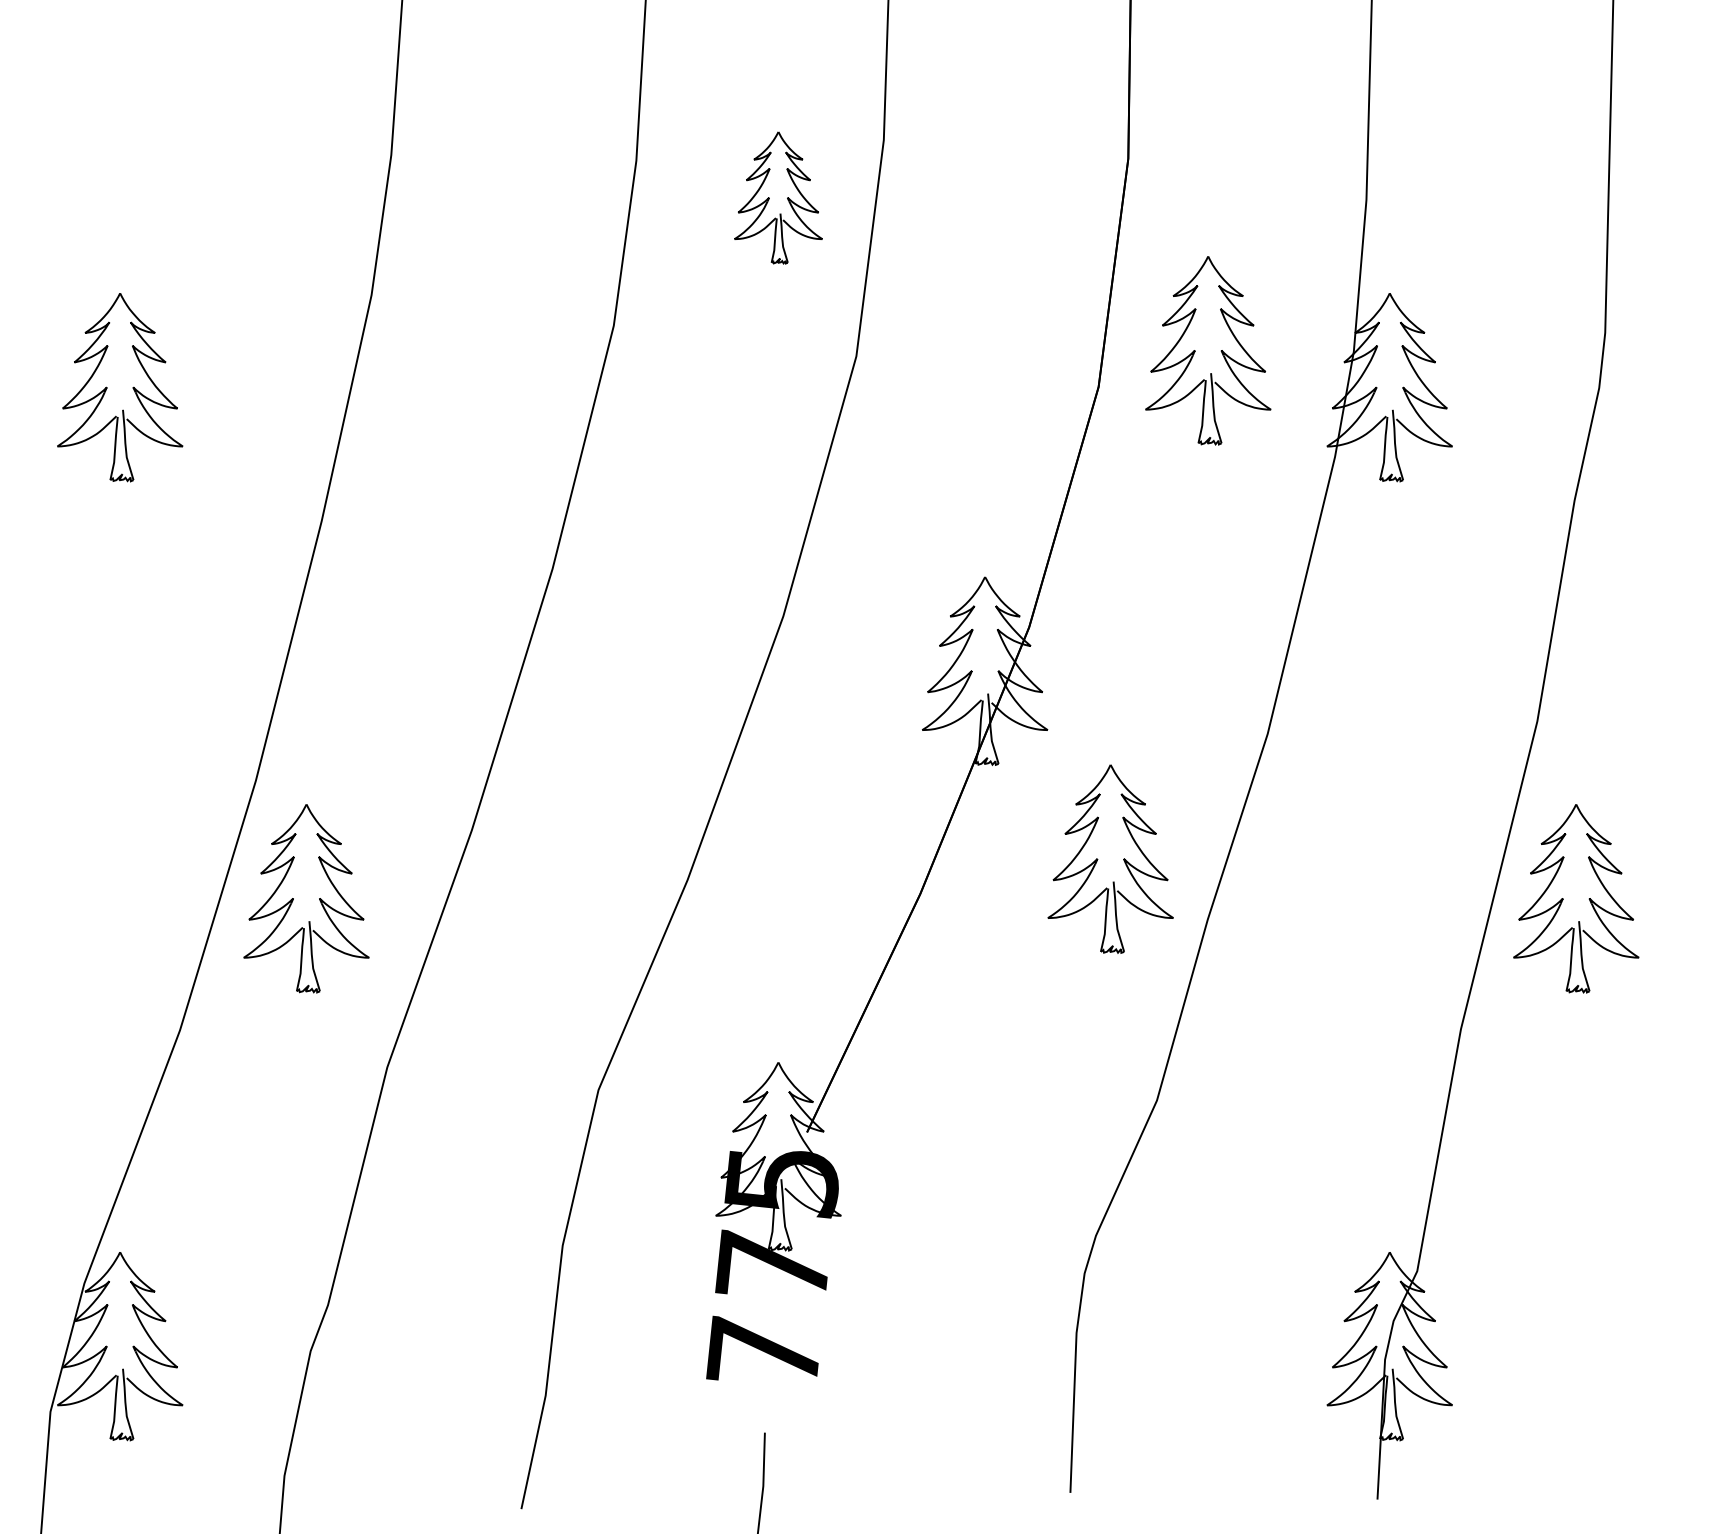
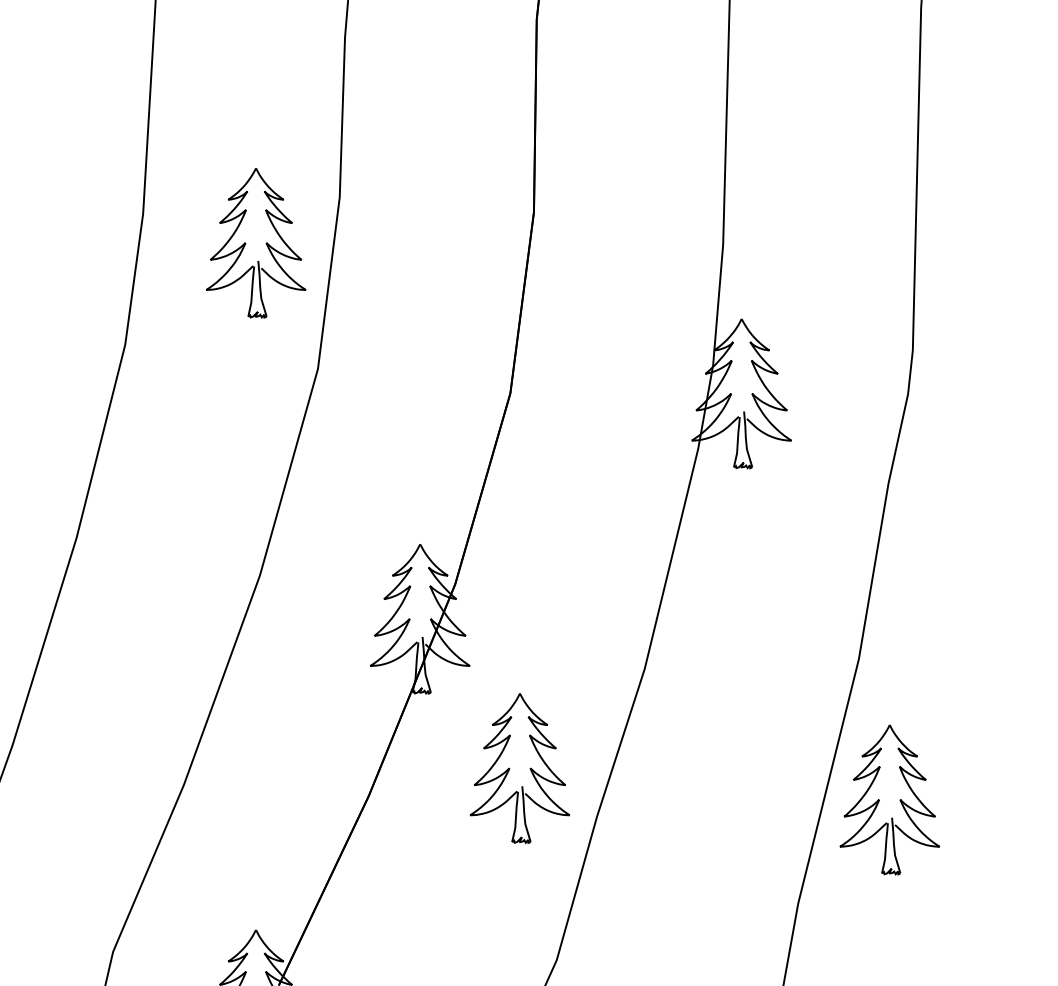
part: (778, 197) -> (256, 242), size x1.43
part: (1220, 351) -> (607, 365), removed

